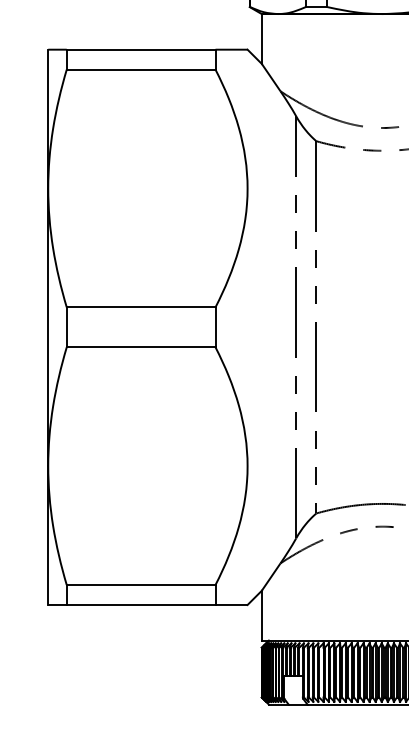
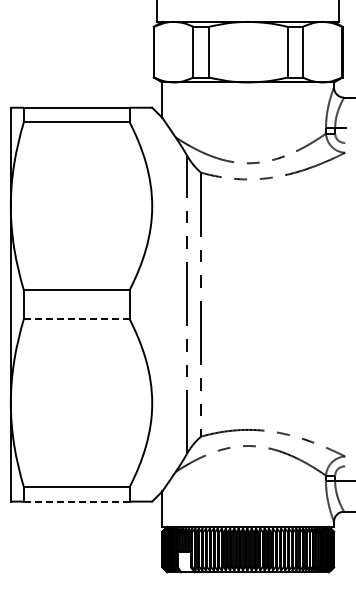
line: (140, 346) -> (76, 318), solid -> dashed
line: (140, 604) -> (76, 501), solid -> dashed

